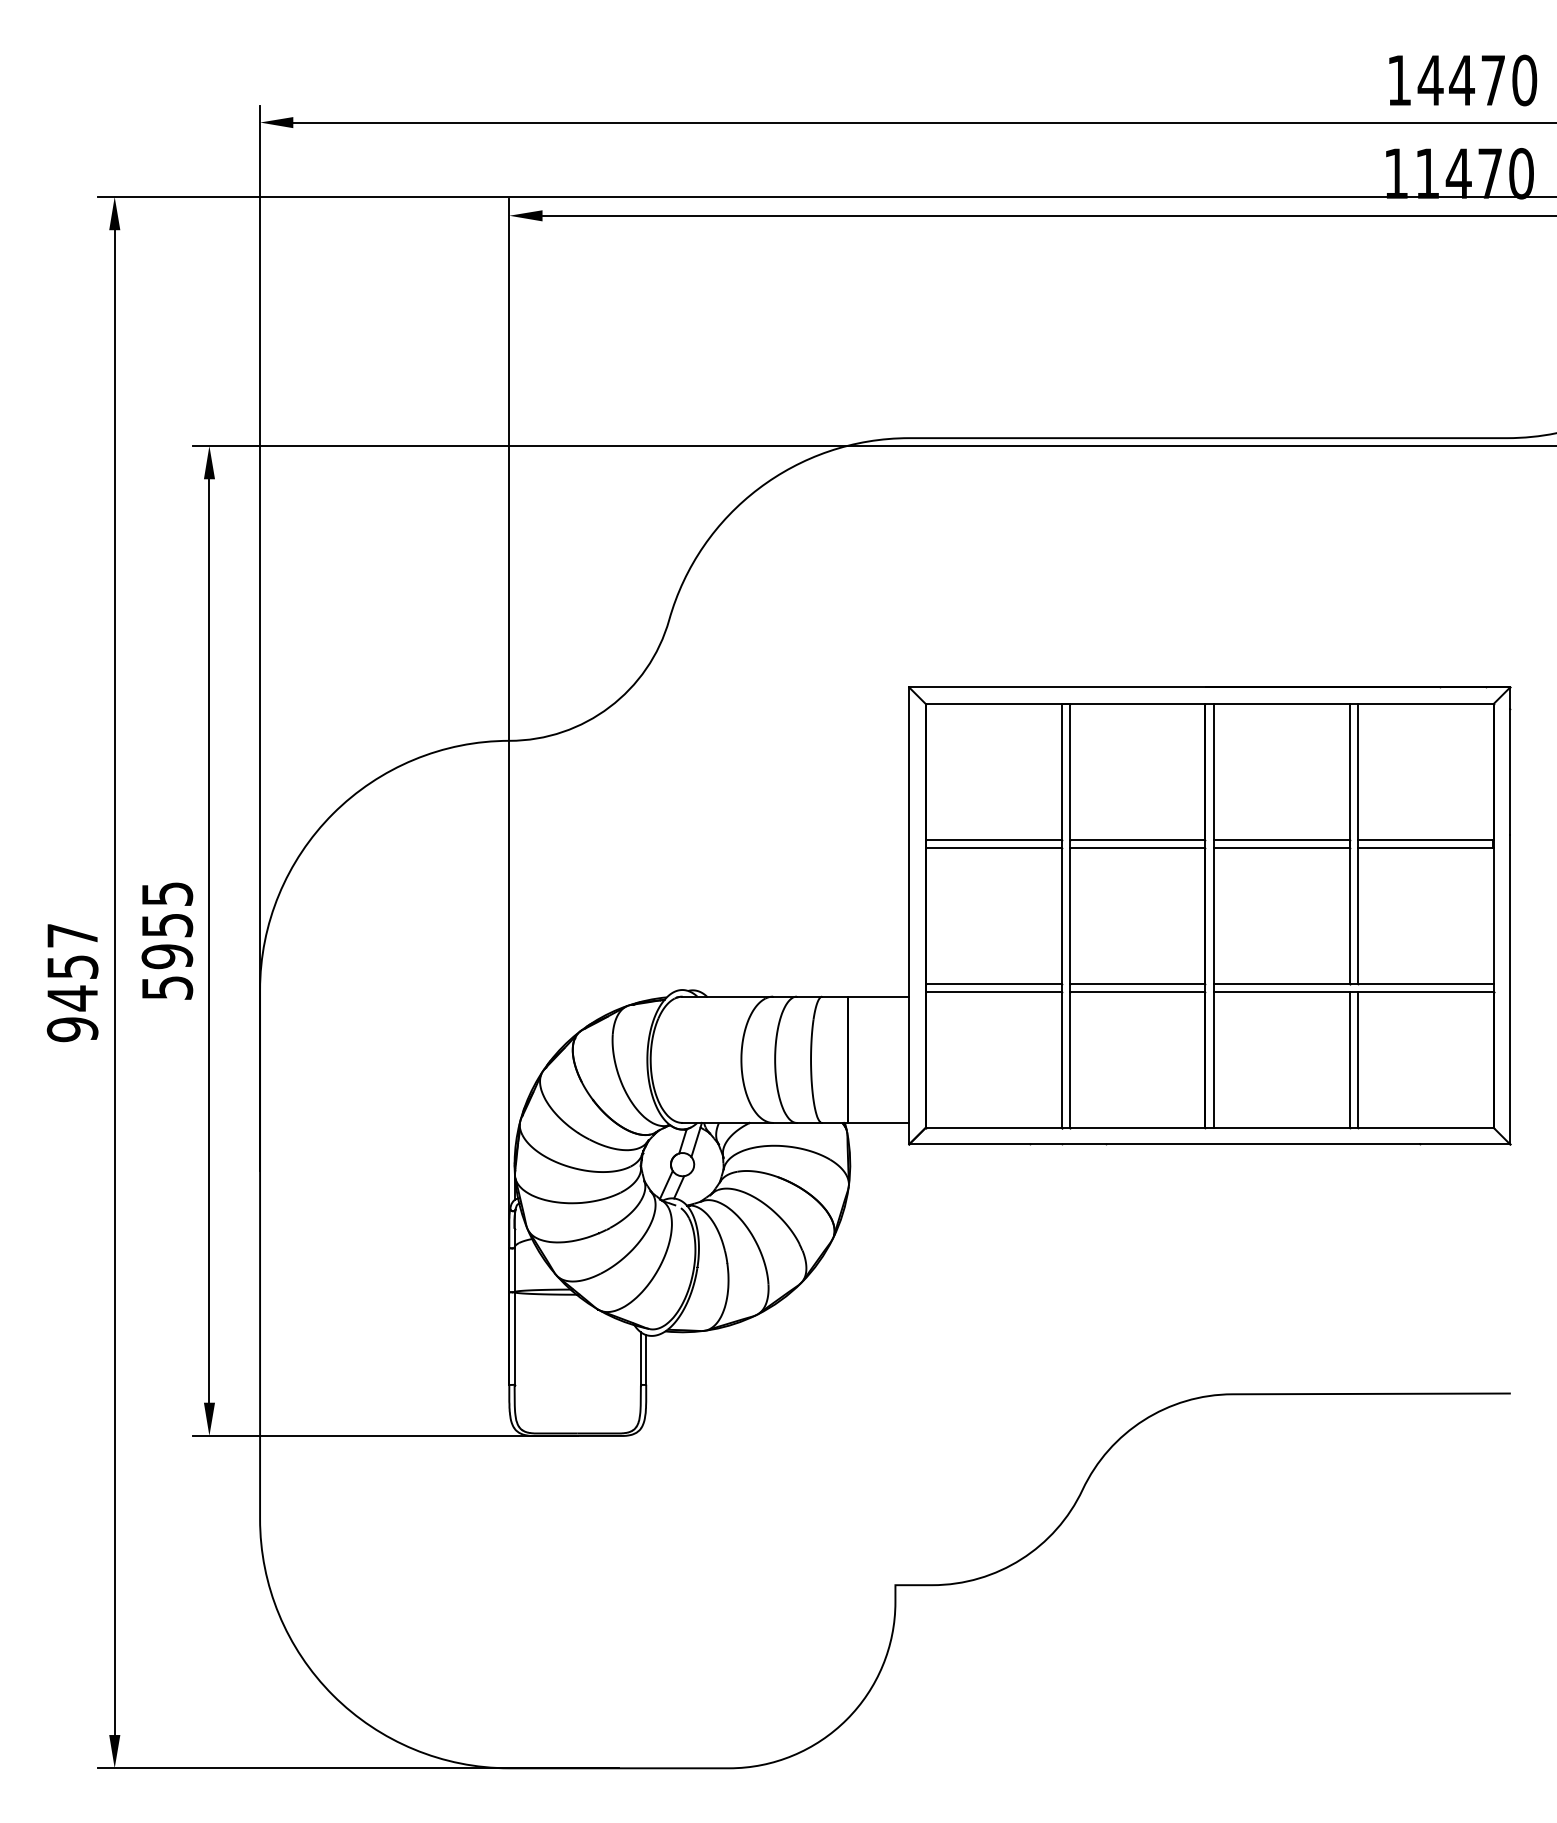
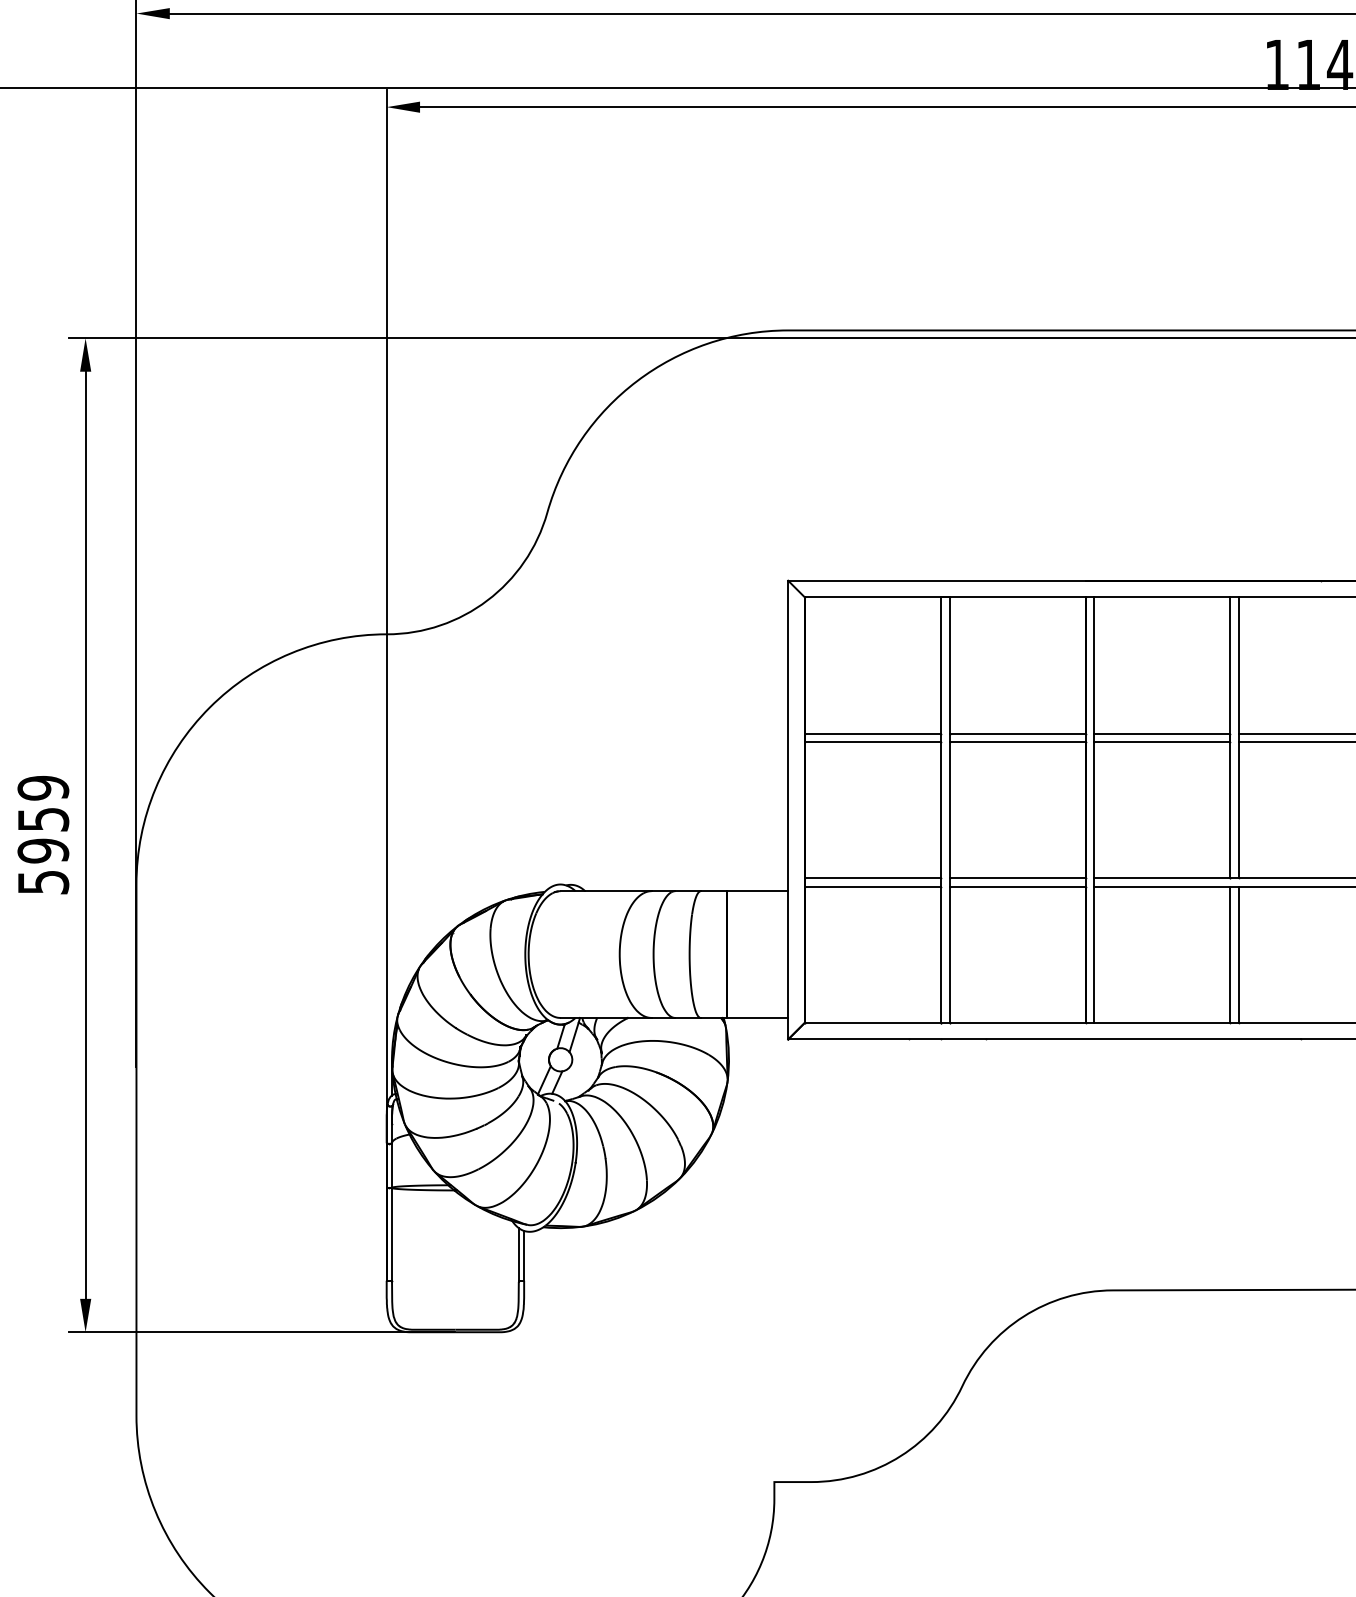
text: (166, 893) -> (42, 787), 5955 -> 5959

